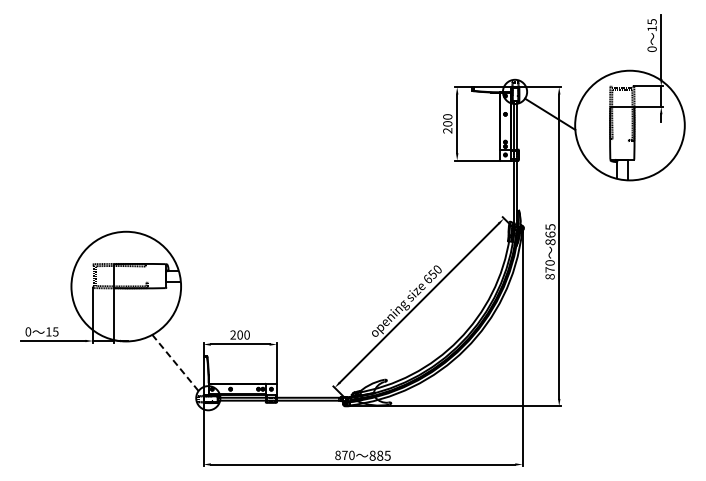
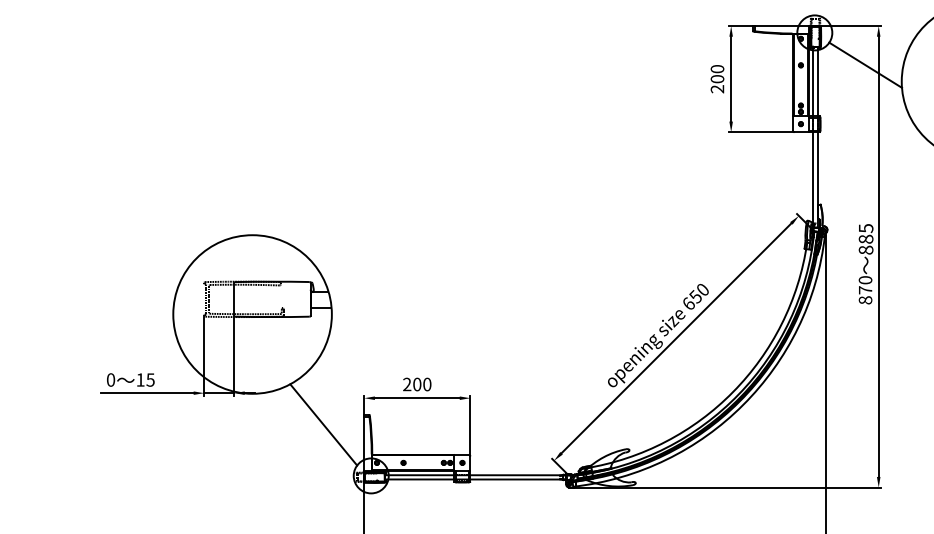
text: (550, 234) -> (866, 239), 865 -> 885
line: (175, 362) -> (323, 424), dashed -> solid

